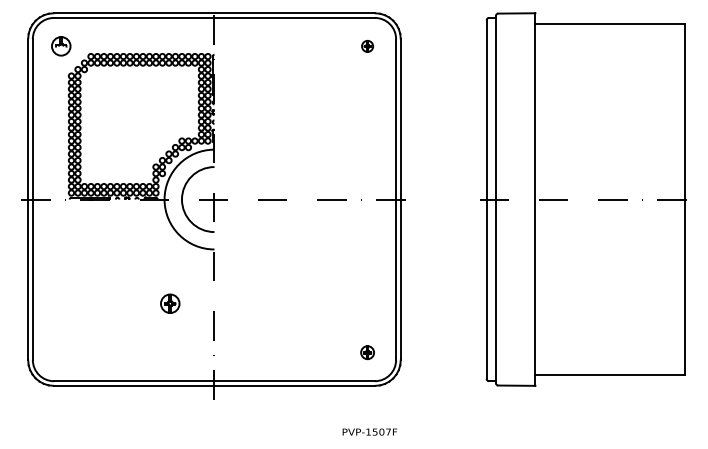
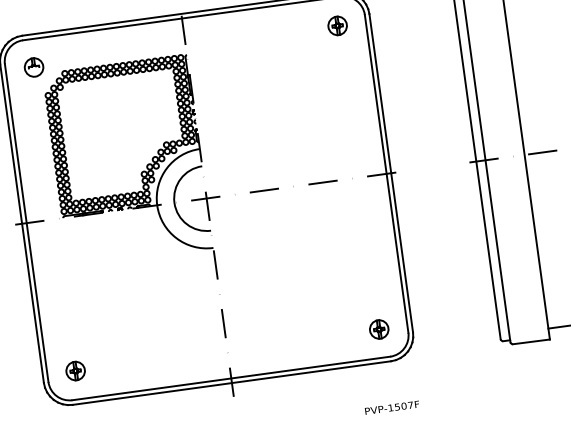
part: (367, 46) -> (337, 26), size x1.67
part: (170, 303) -> (75, 370), moved
part: (367, 352) -> (379, 329), size x1.43

